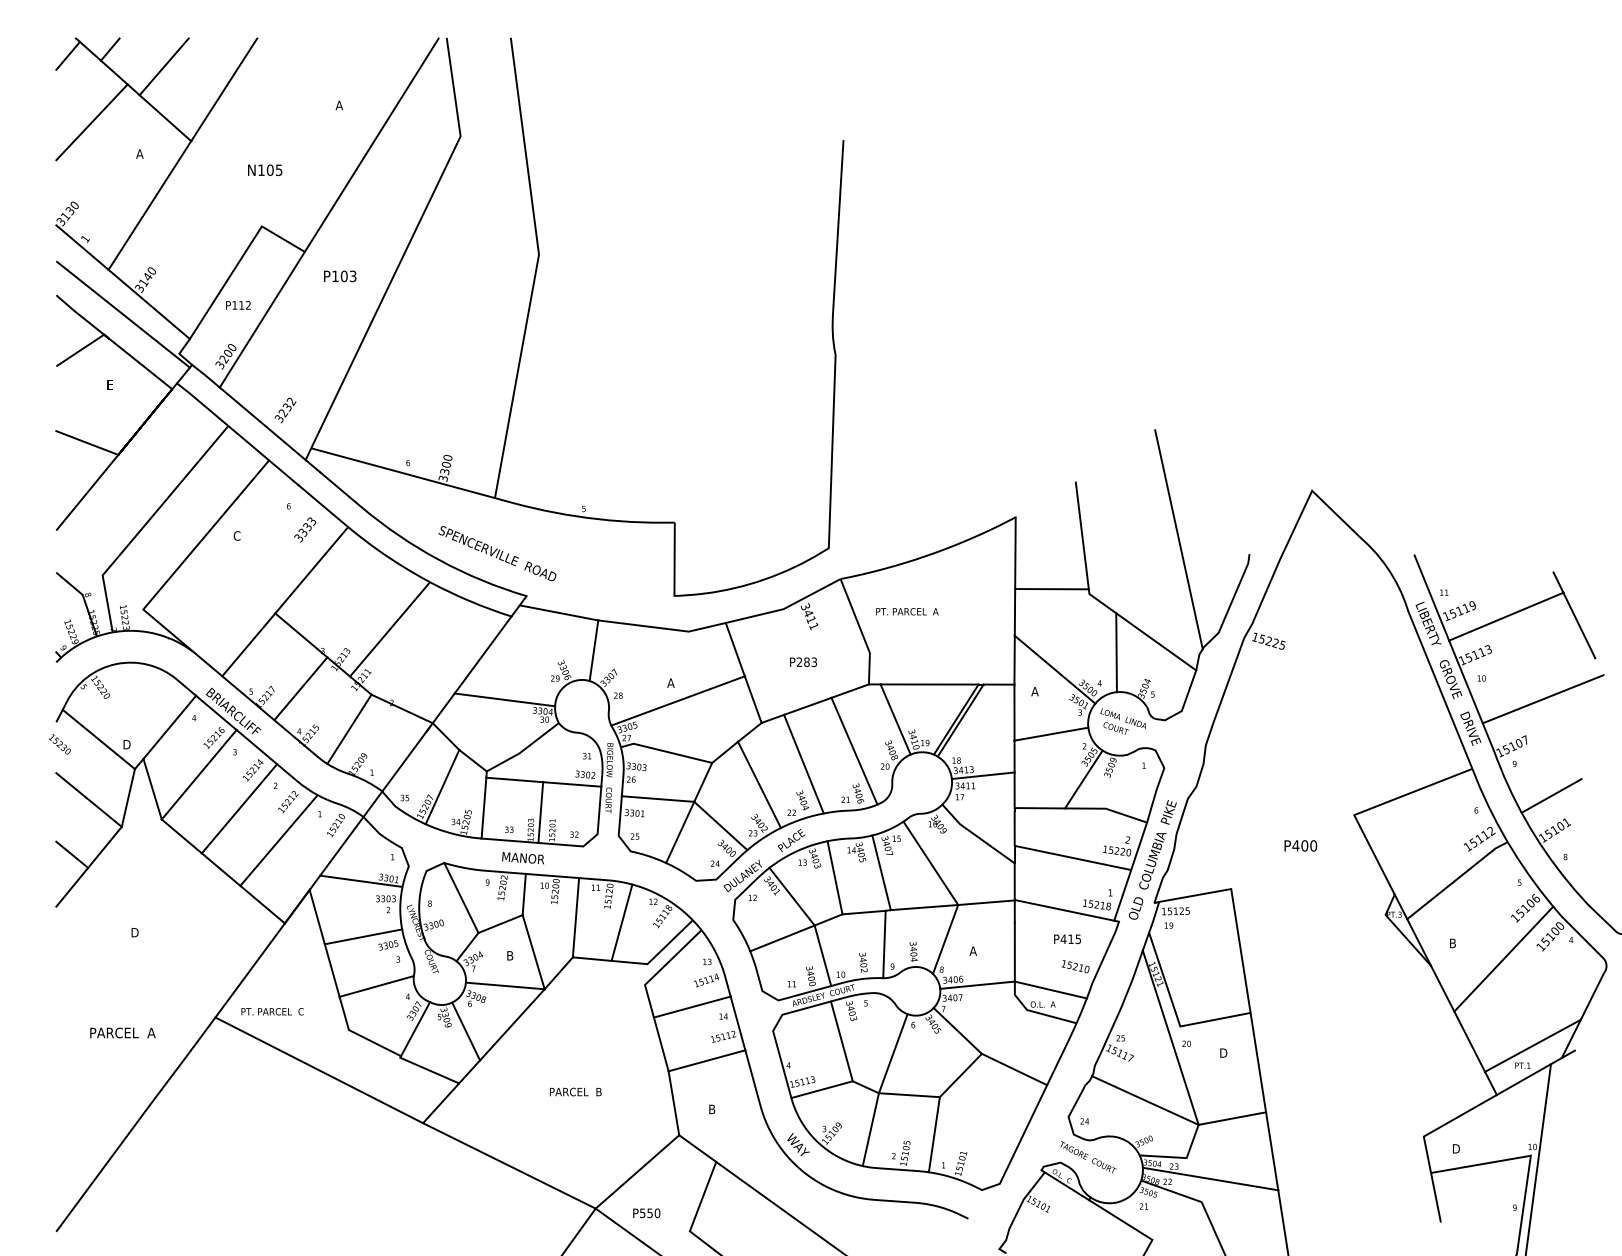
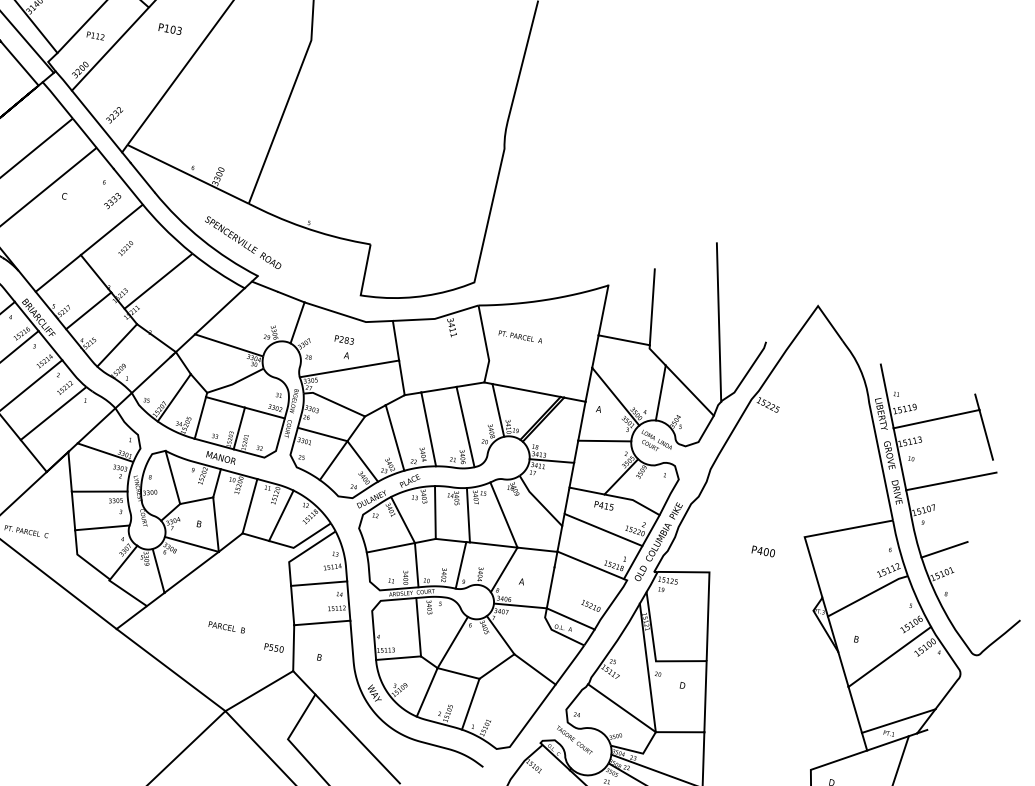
text: (803, 661) -> (344, 339), moved
text: (335, 825) -> (125, 248), moved
text: (1067, 939) -> (604, 505), moved
text: (646, 1213) -> (273, 648), moved

